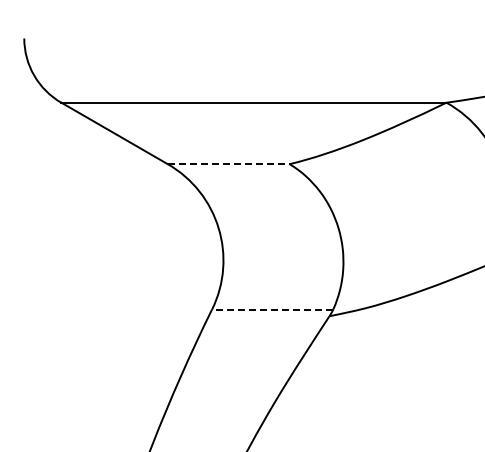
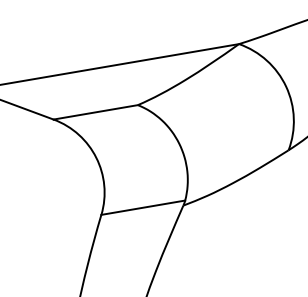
line: (228, 164) -> (95, 112), dashed -> solid
line: (272, 309) -> (143, 207), dashed -> solid

